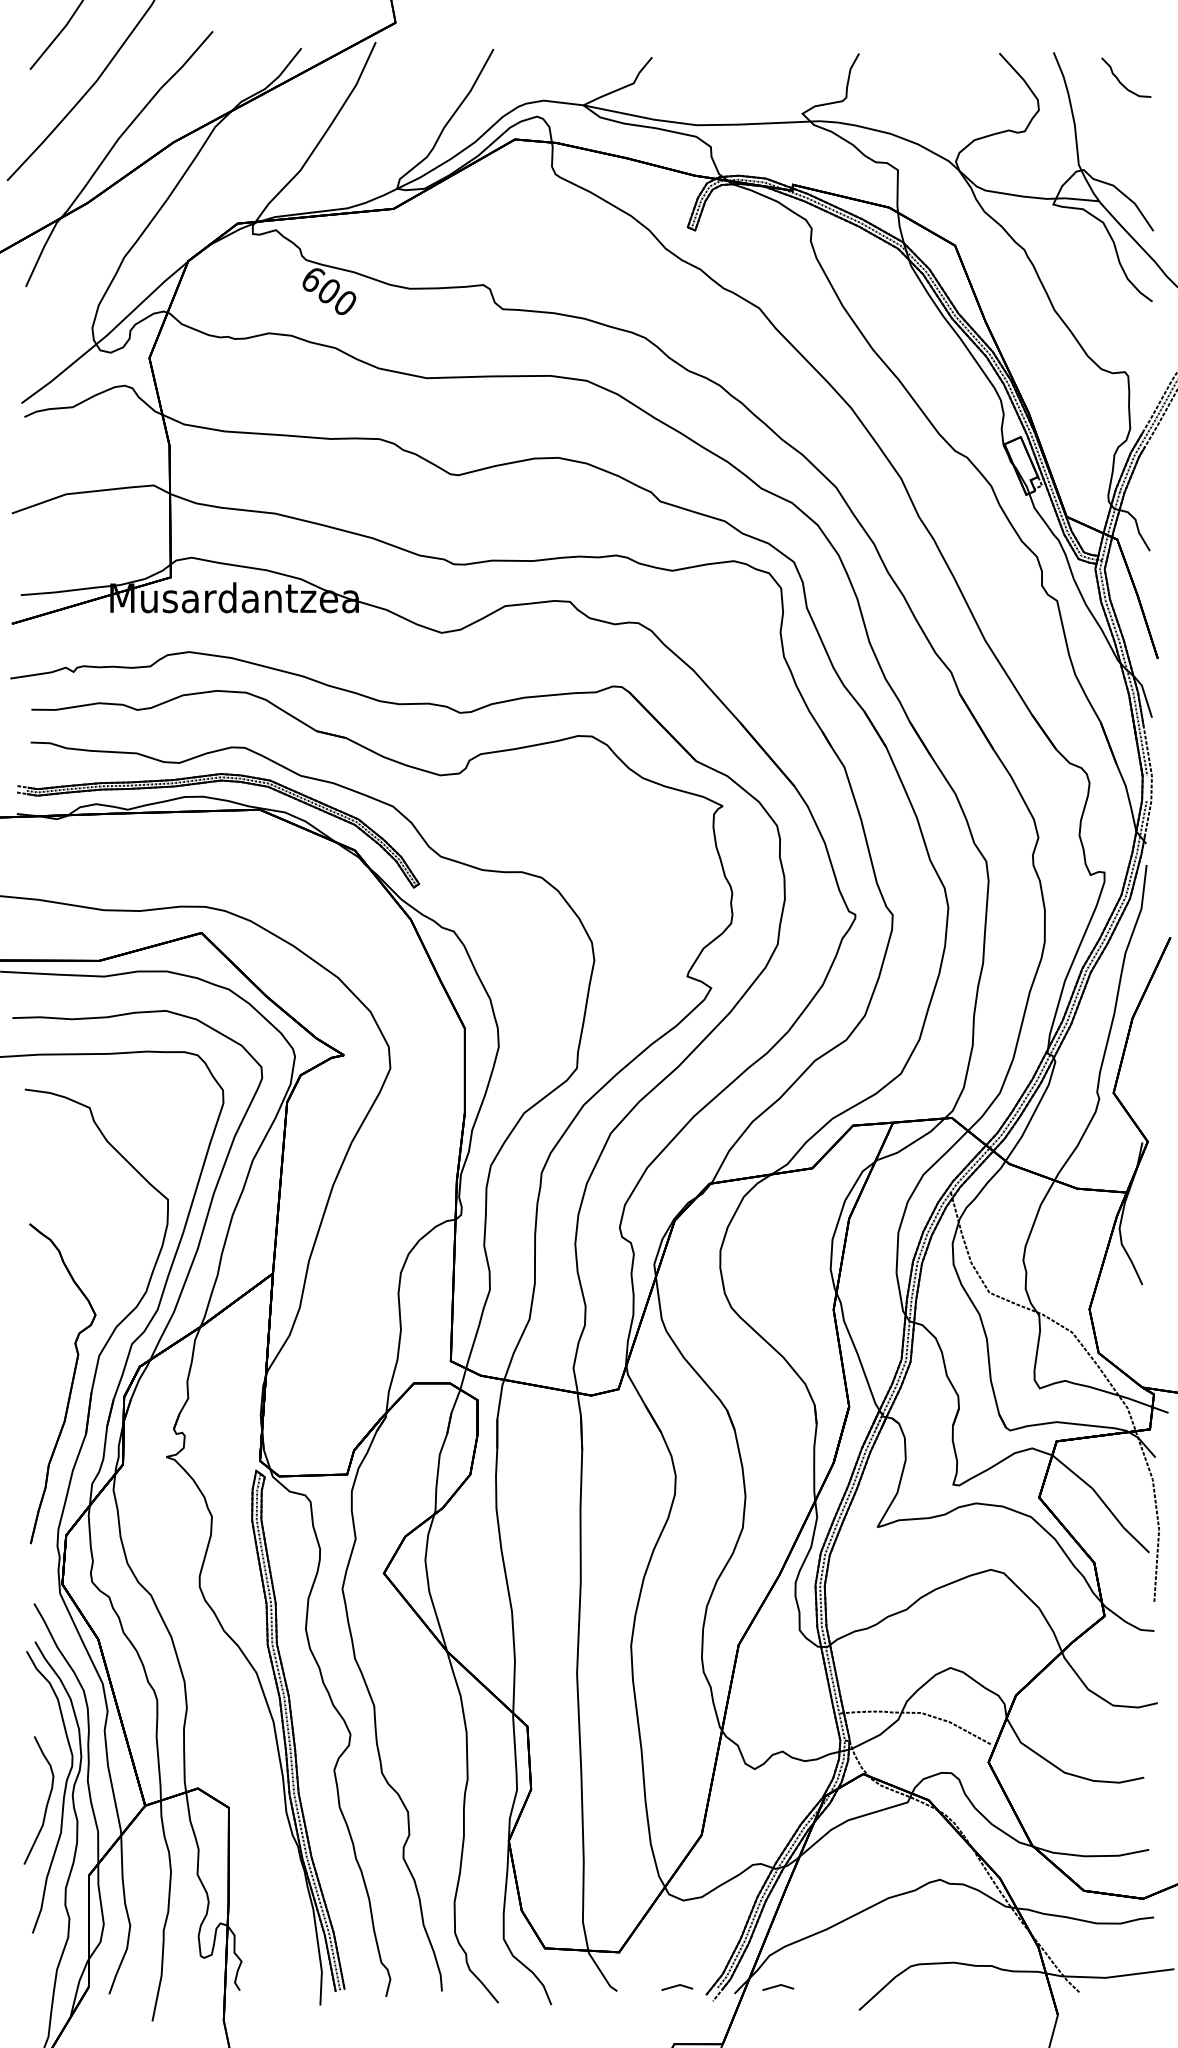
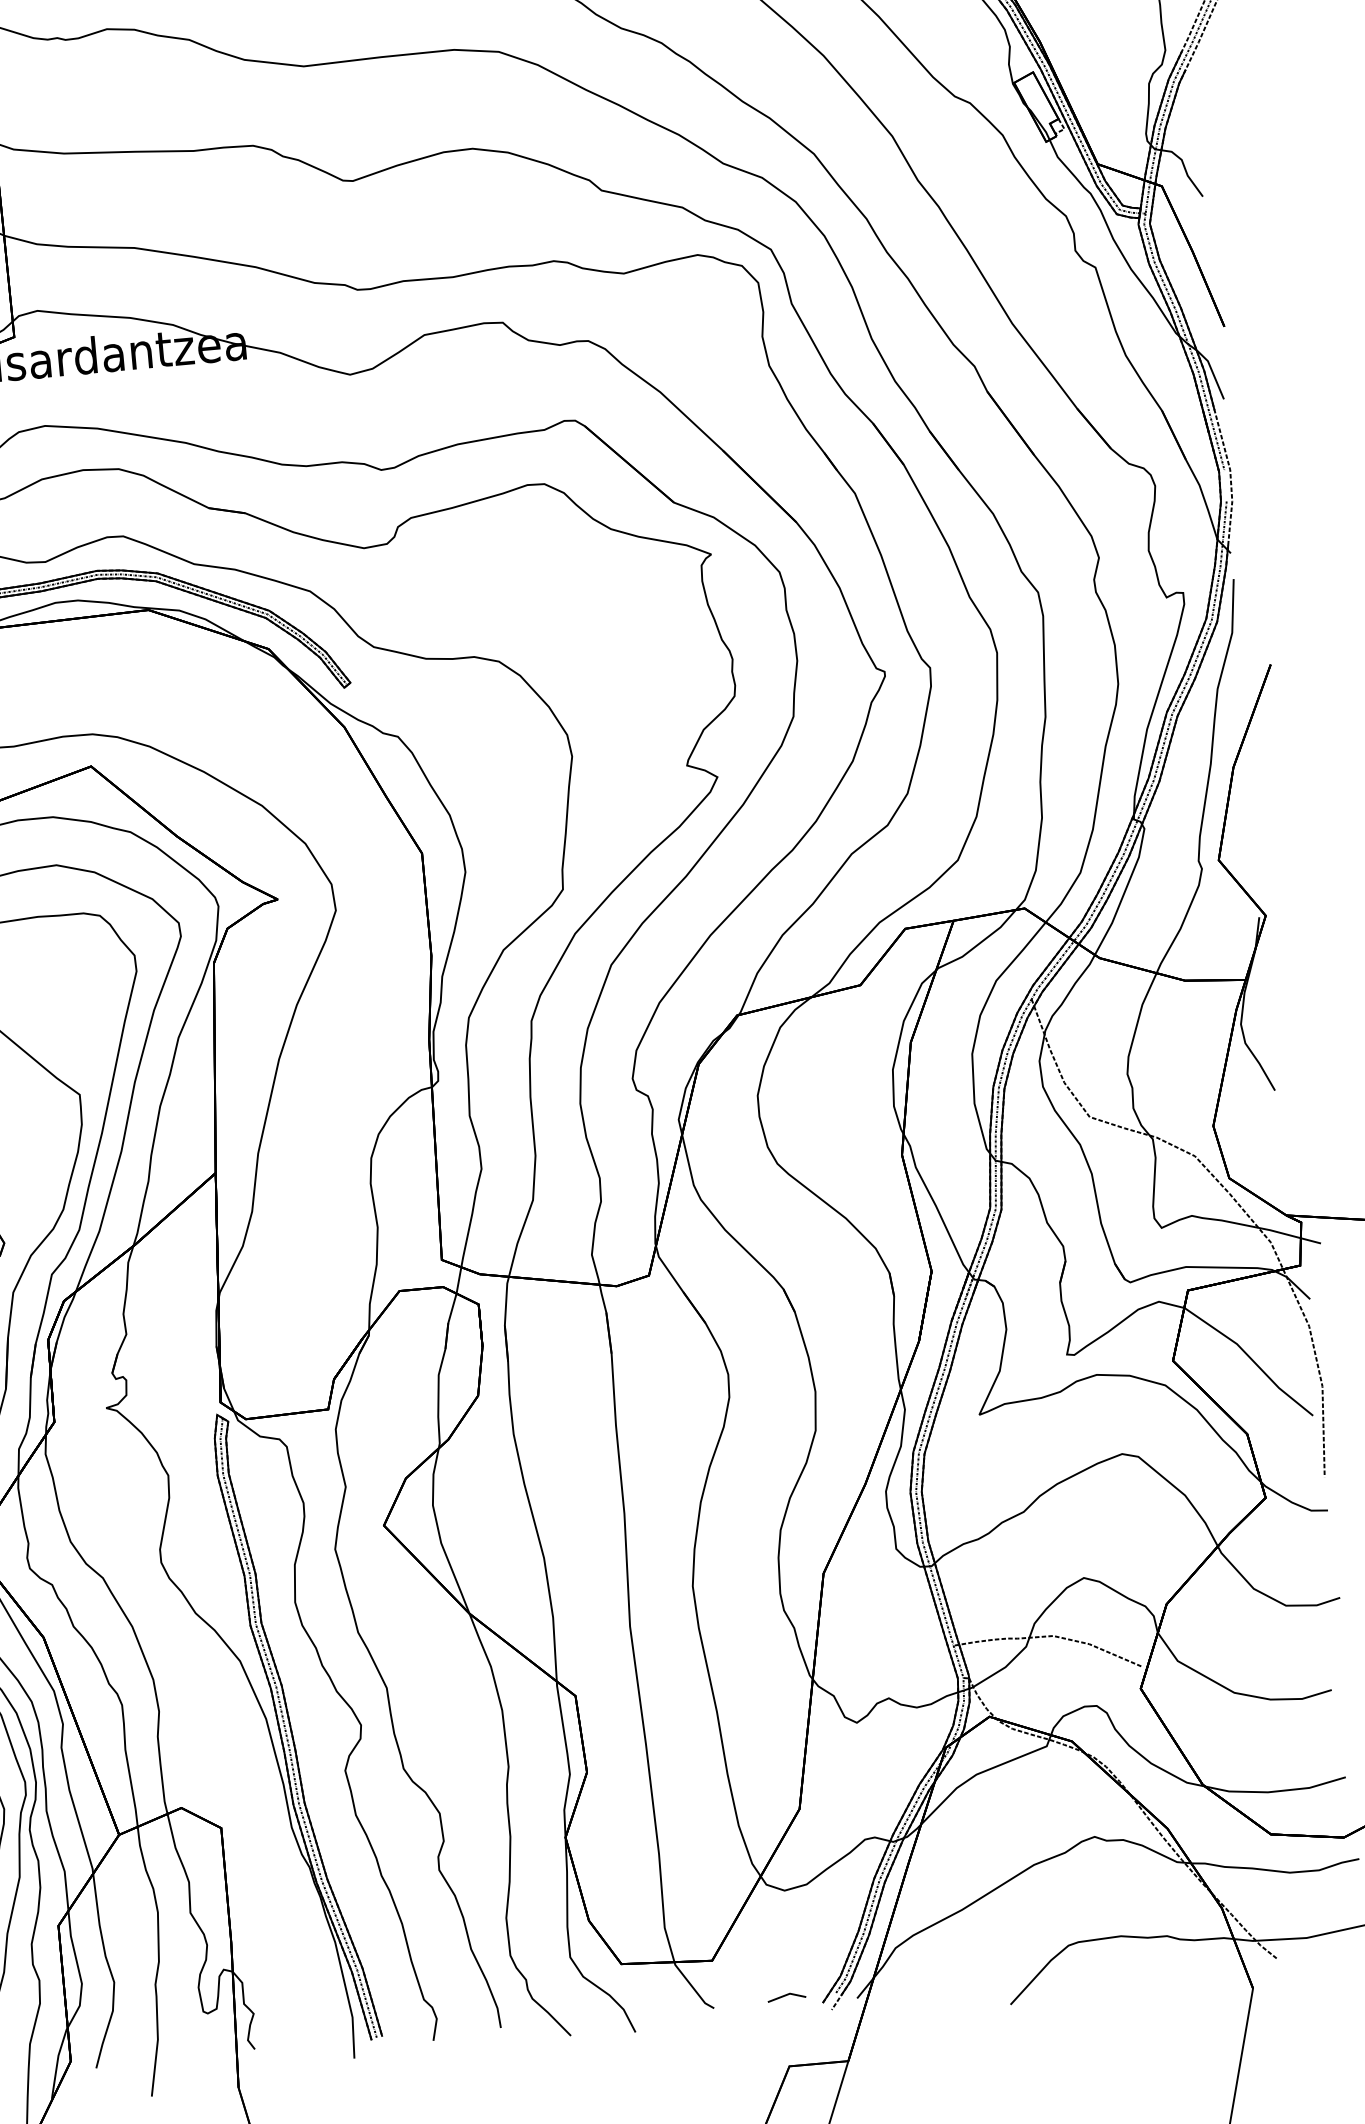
line: (778, 1986) -> (909, 1984), removed

